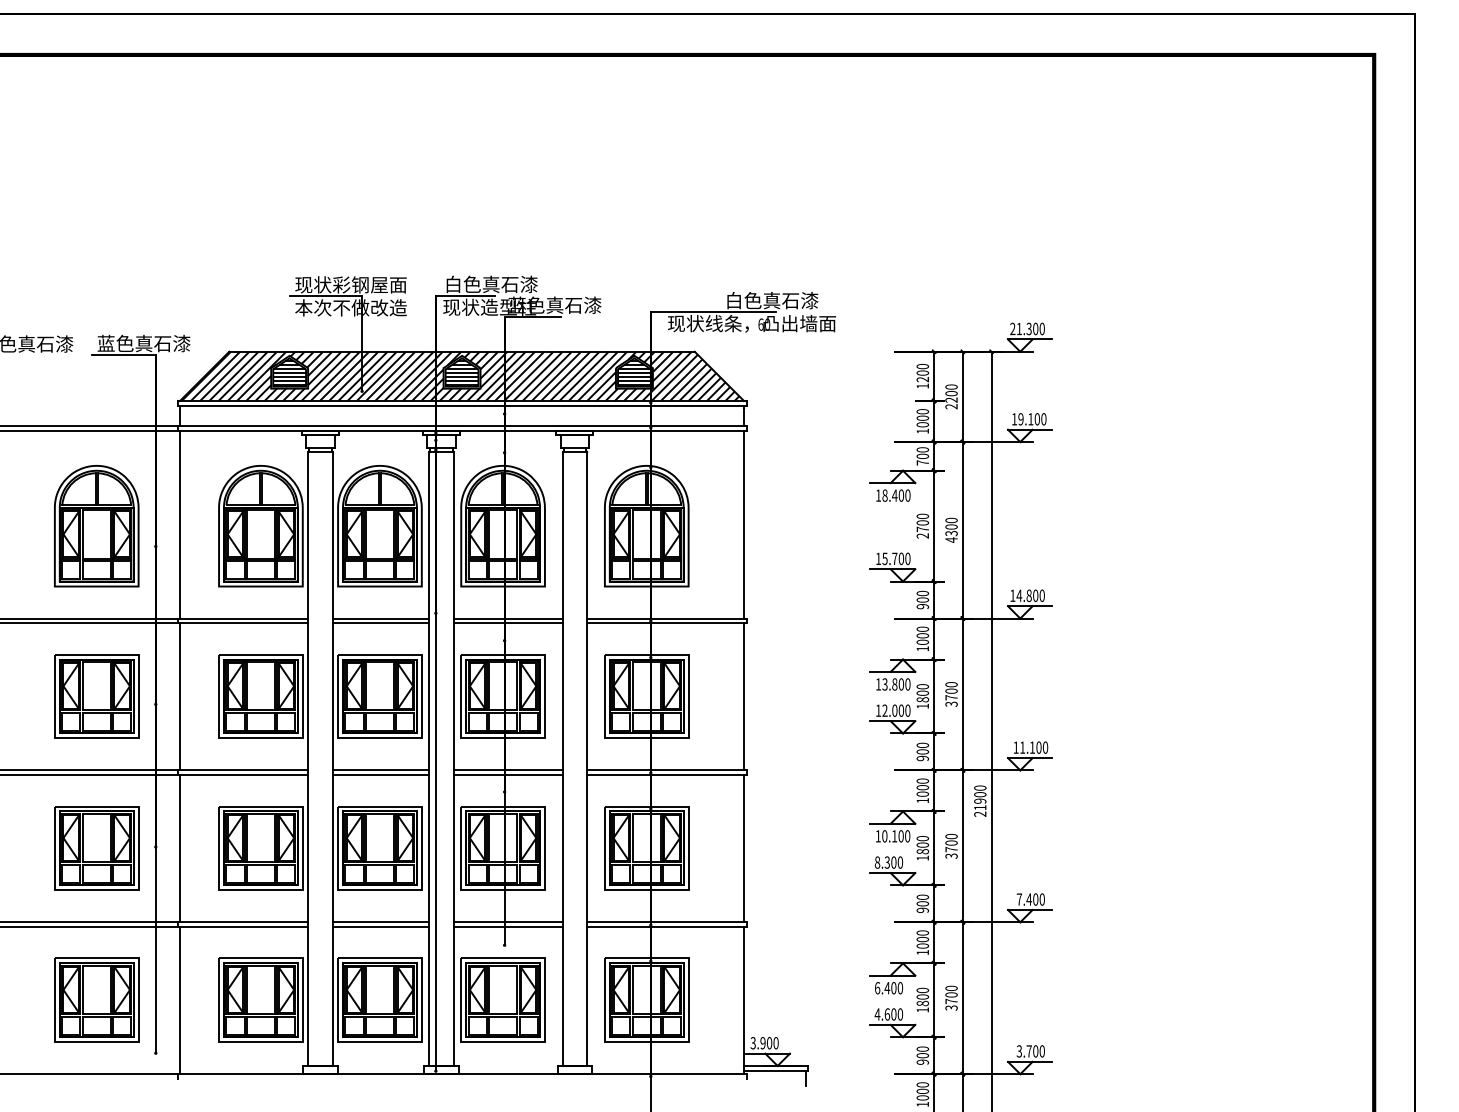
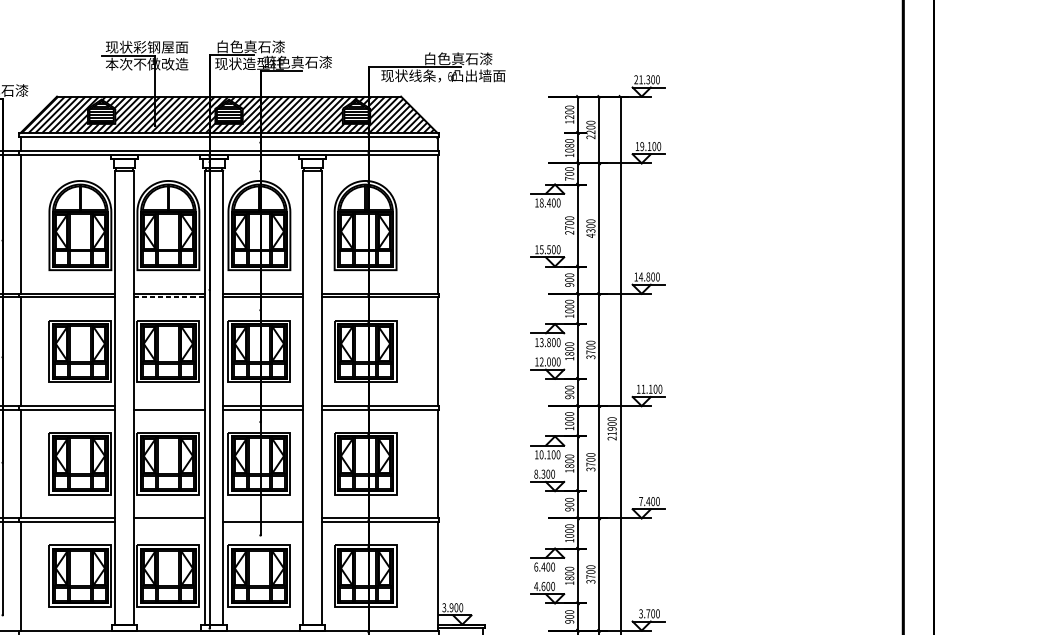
text: (922, 417) -> (569, 145), 1000 -> 1080
text: (894, 558) -> (548, 249), 15.700 -> 15.500
line: (381, 623) -> (169, 297), solid -> dashed
line: (380, 770) -> (168, 406), removed
line: (507, 922) -> (262, 518), removed
line: (380, 927) -> (168, 522), removed

